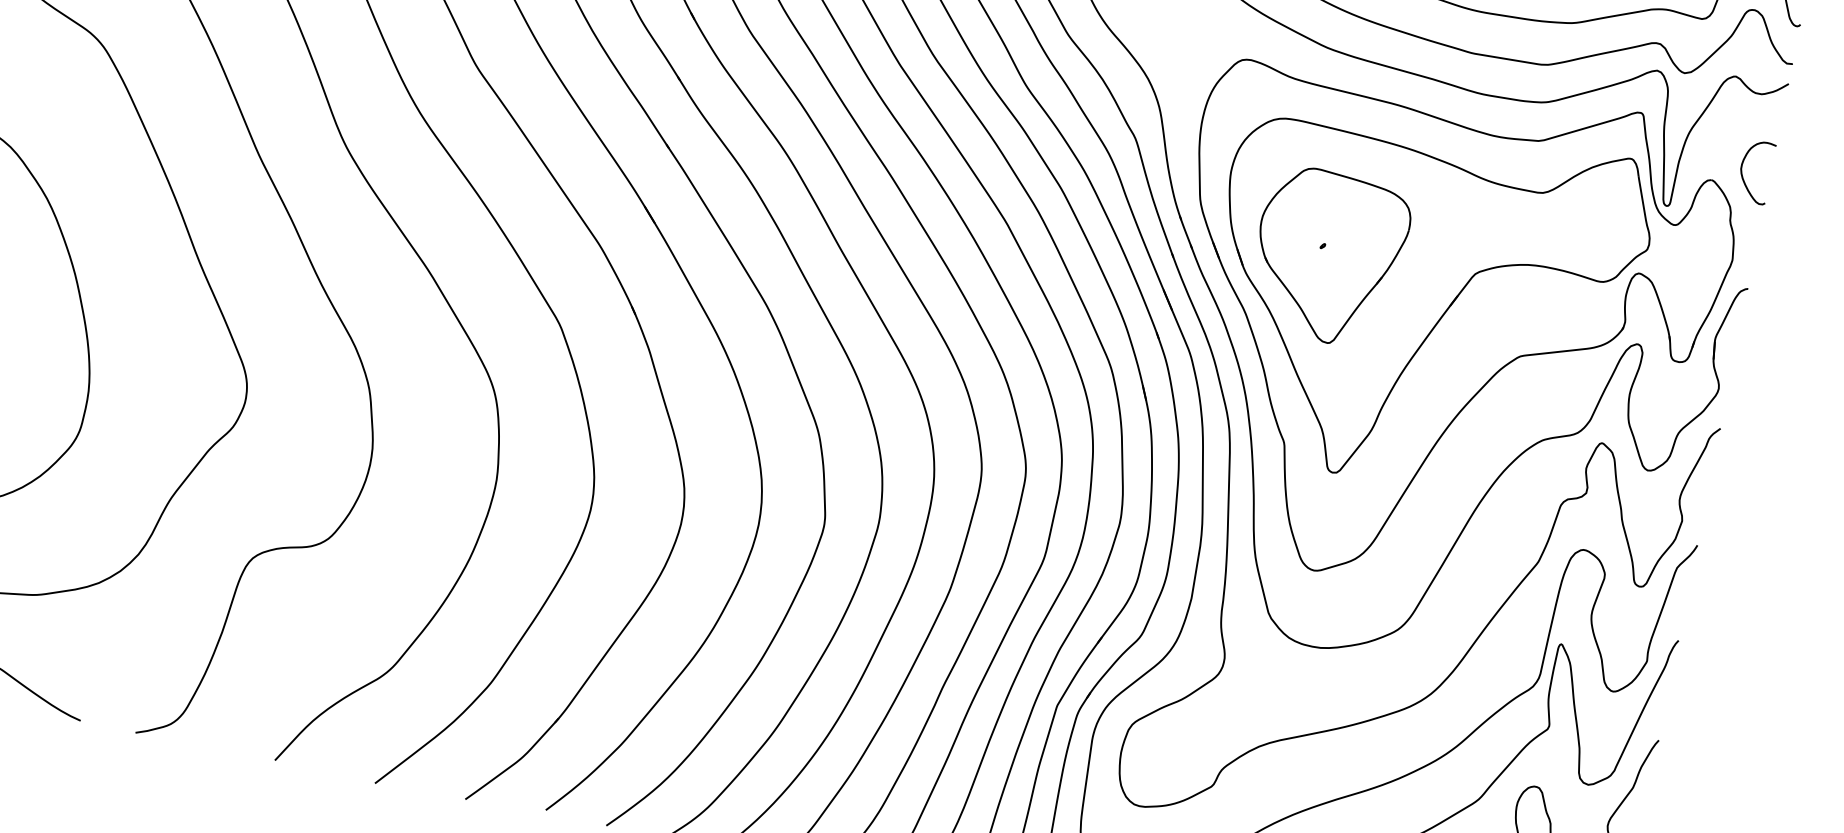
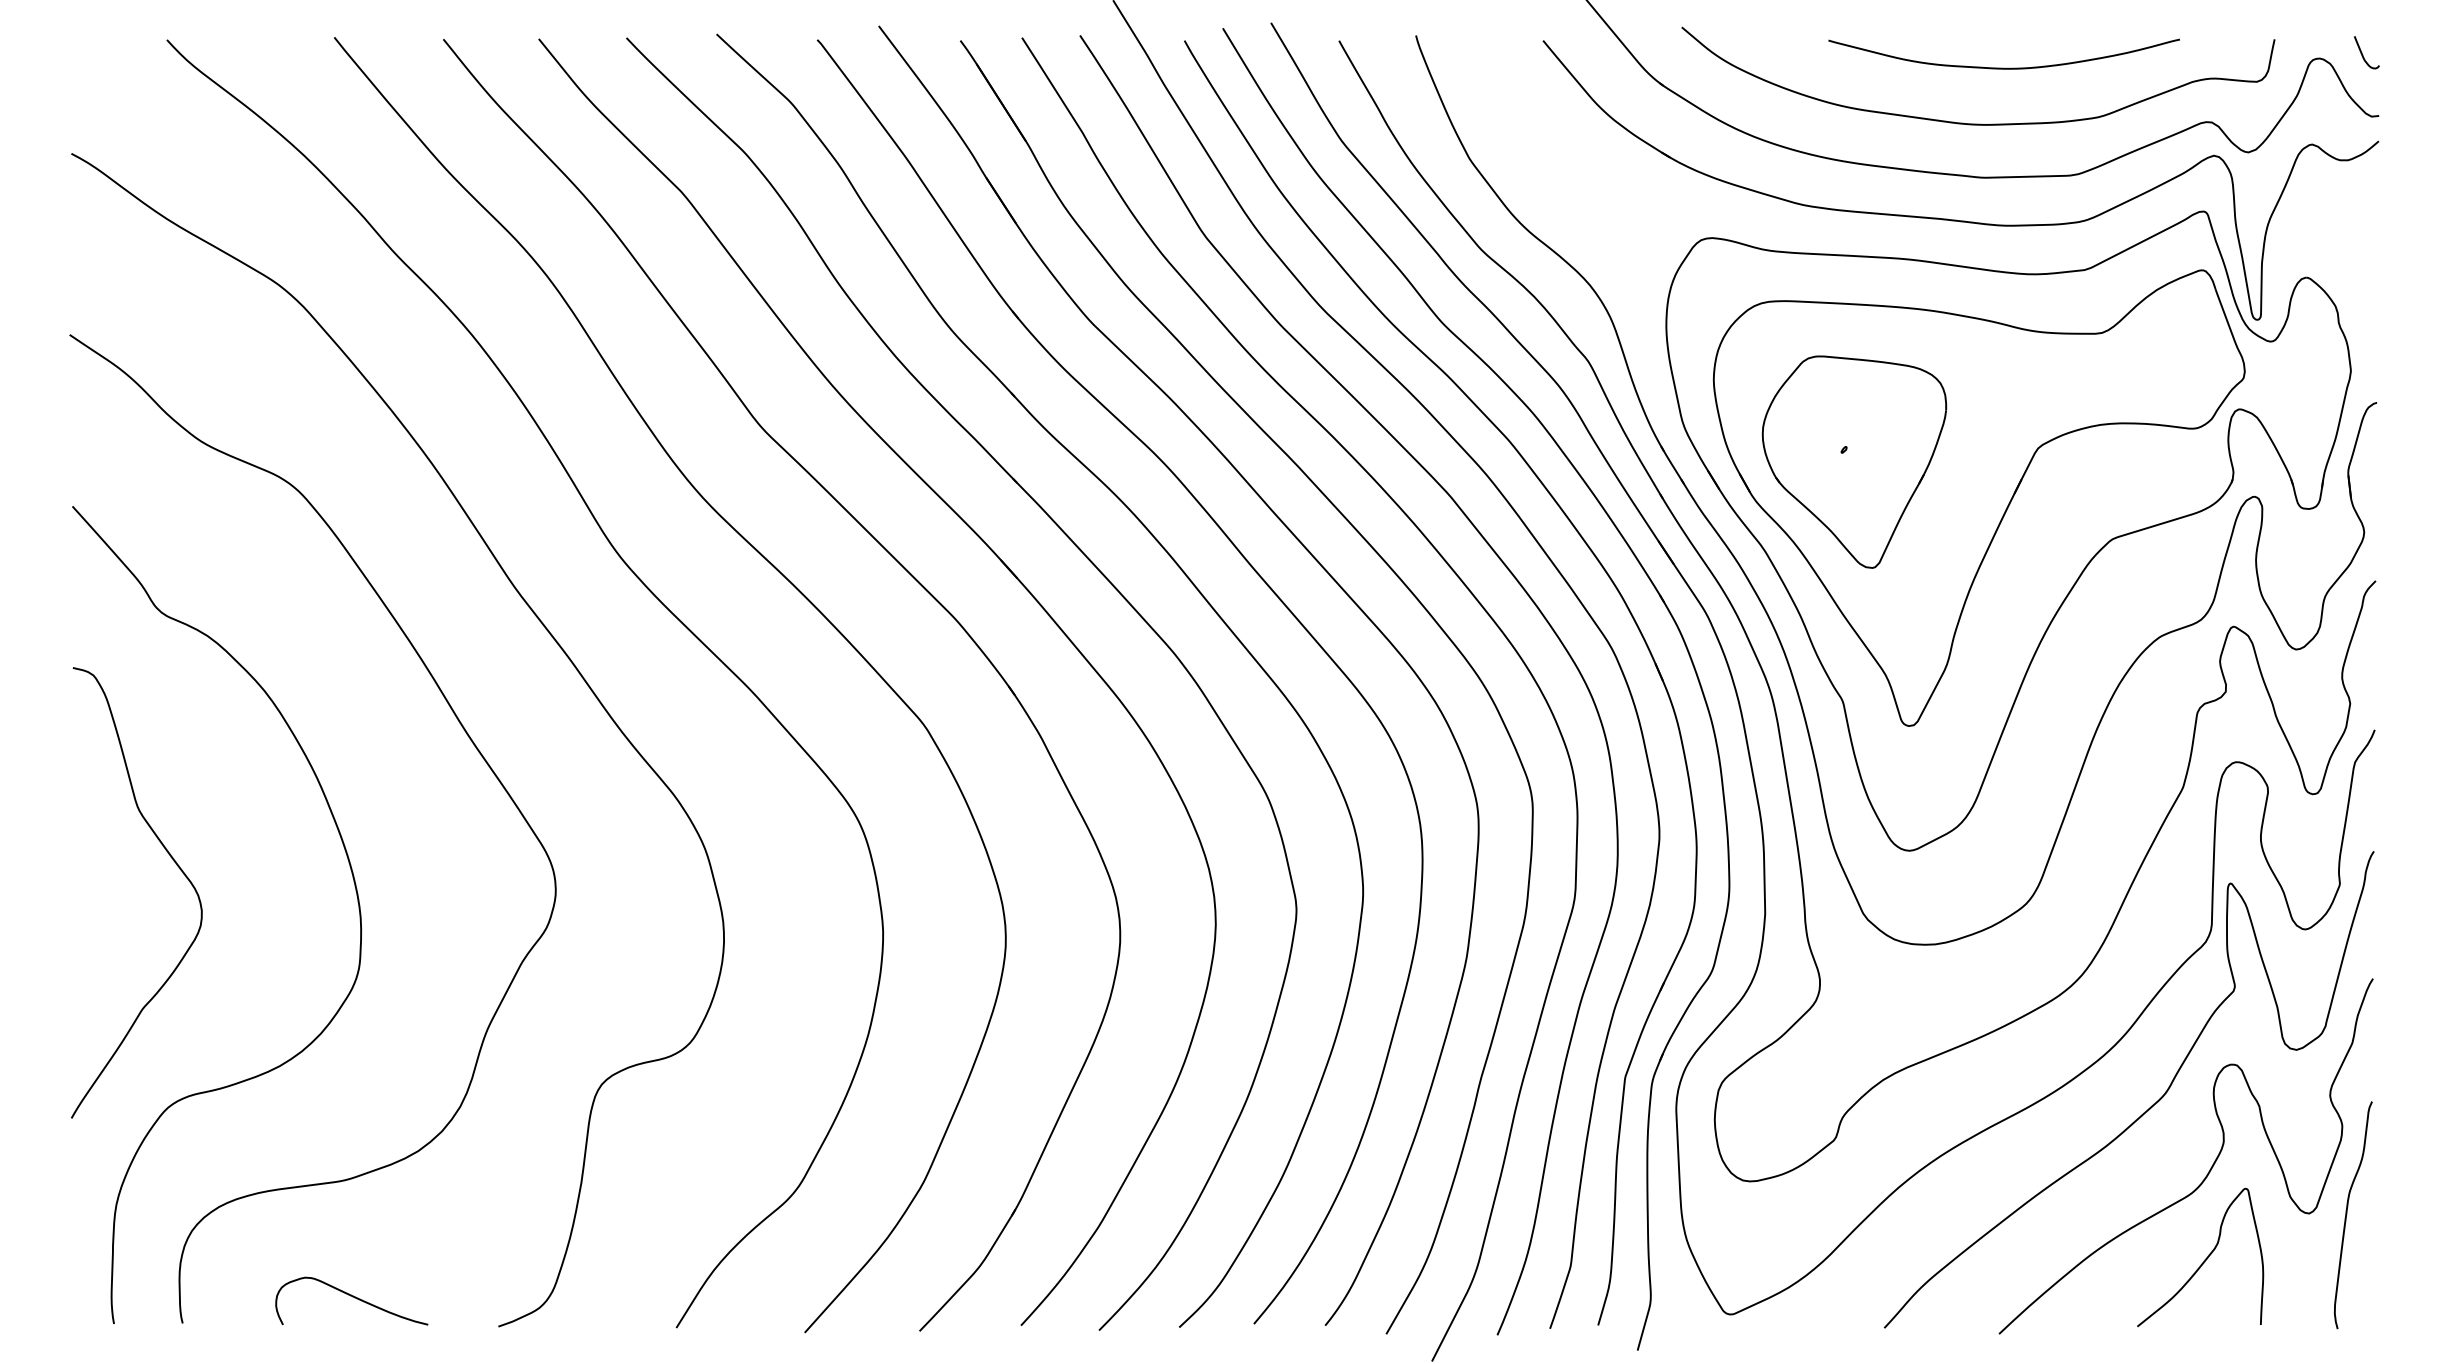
curve: (1742, 172) -> (2342, 260), removed

